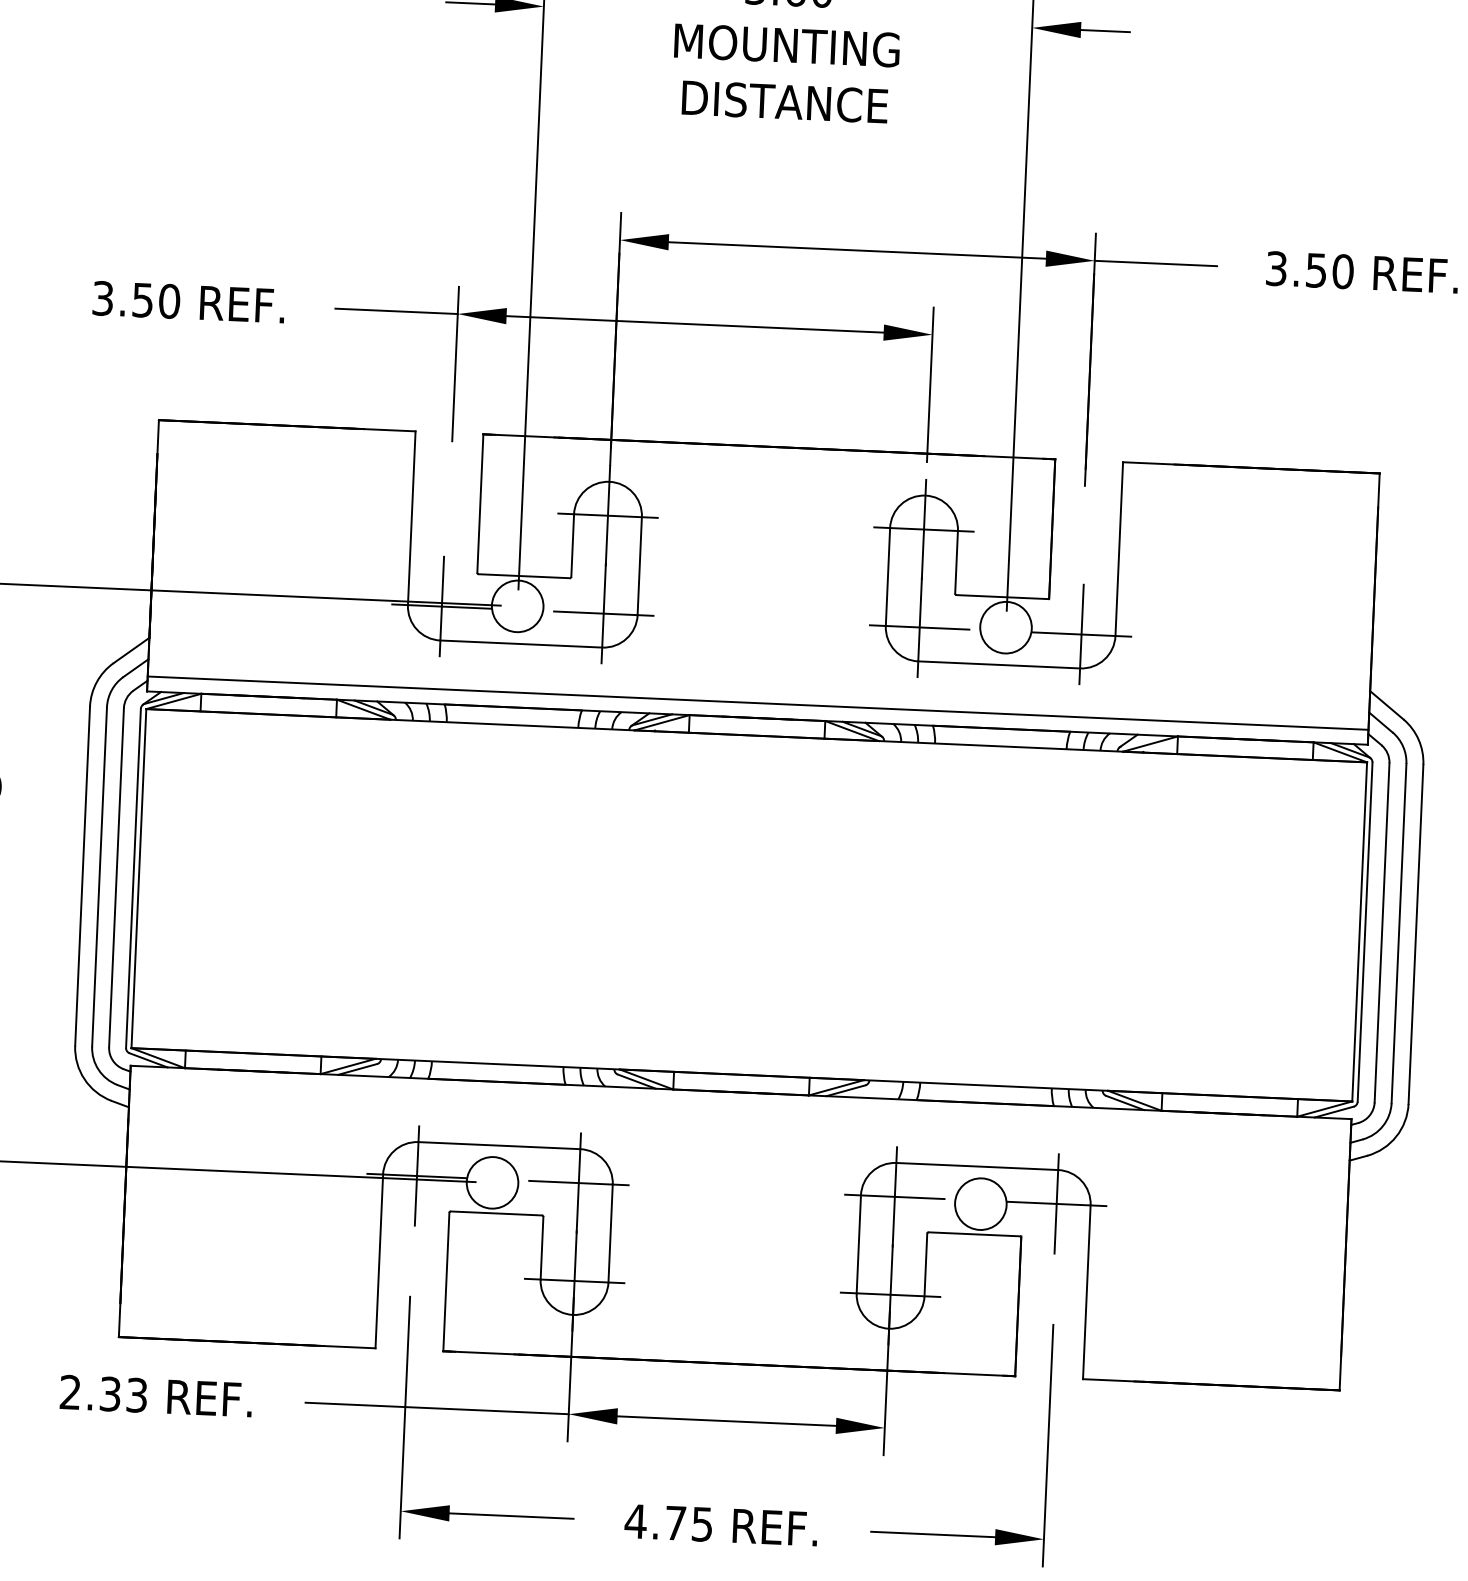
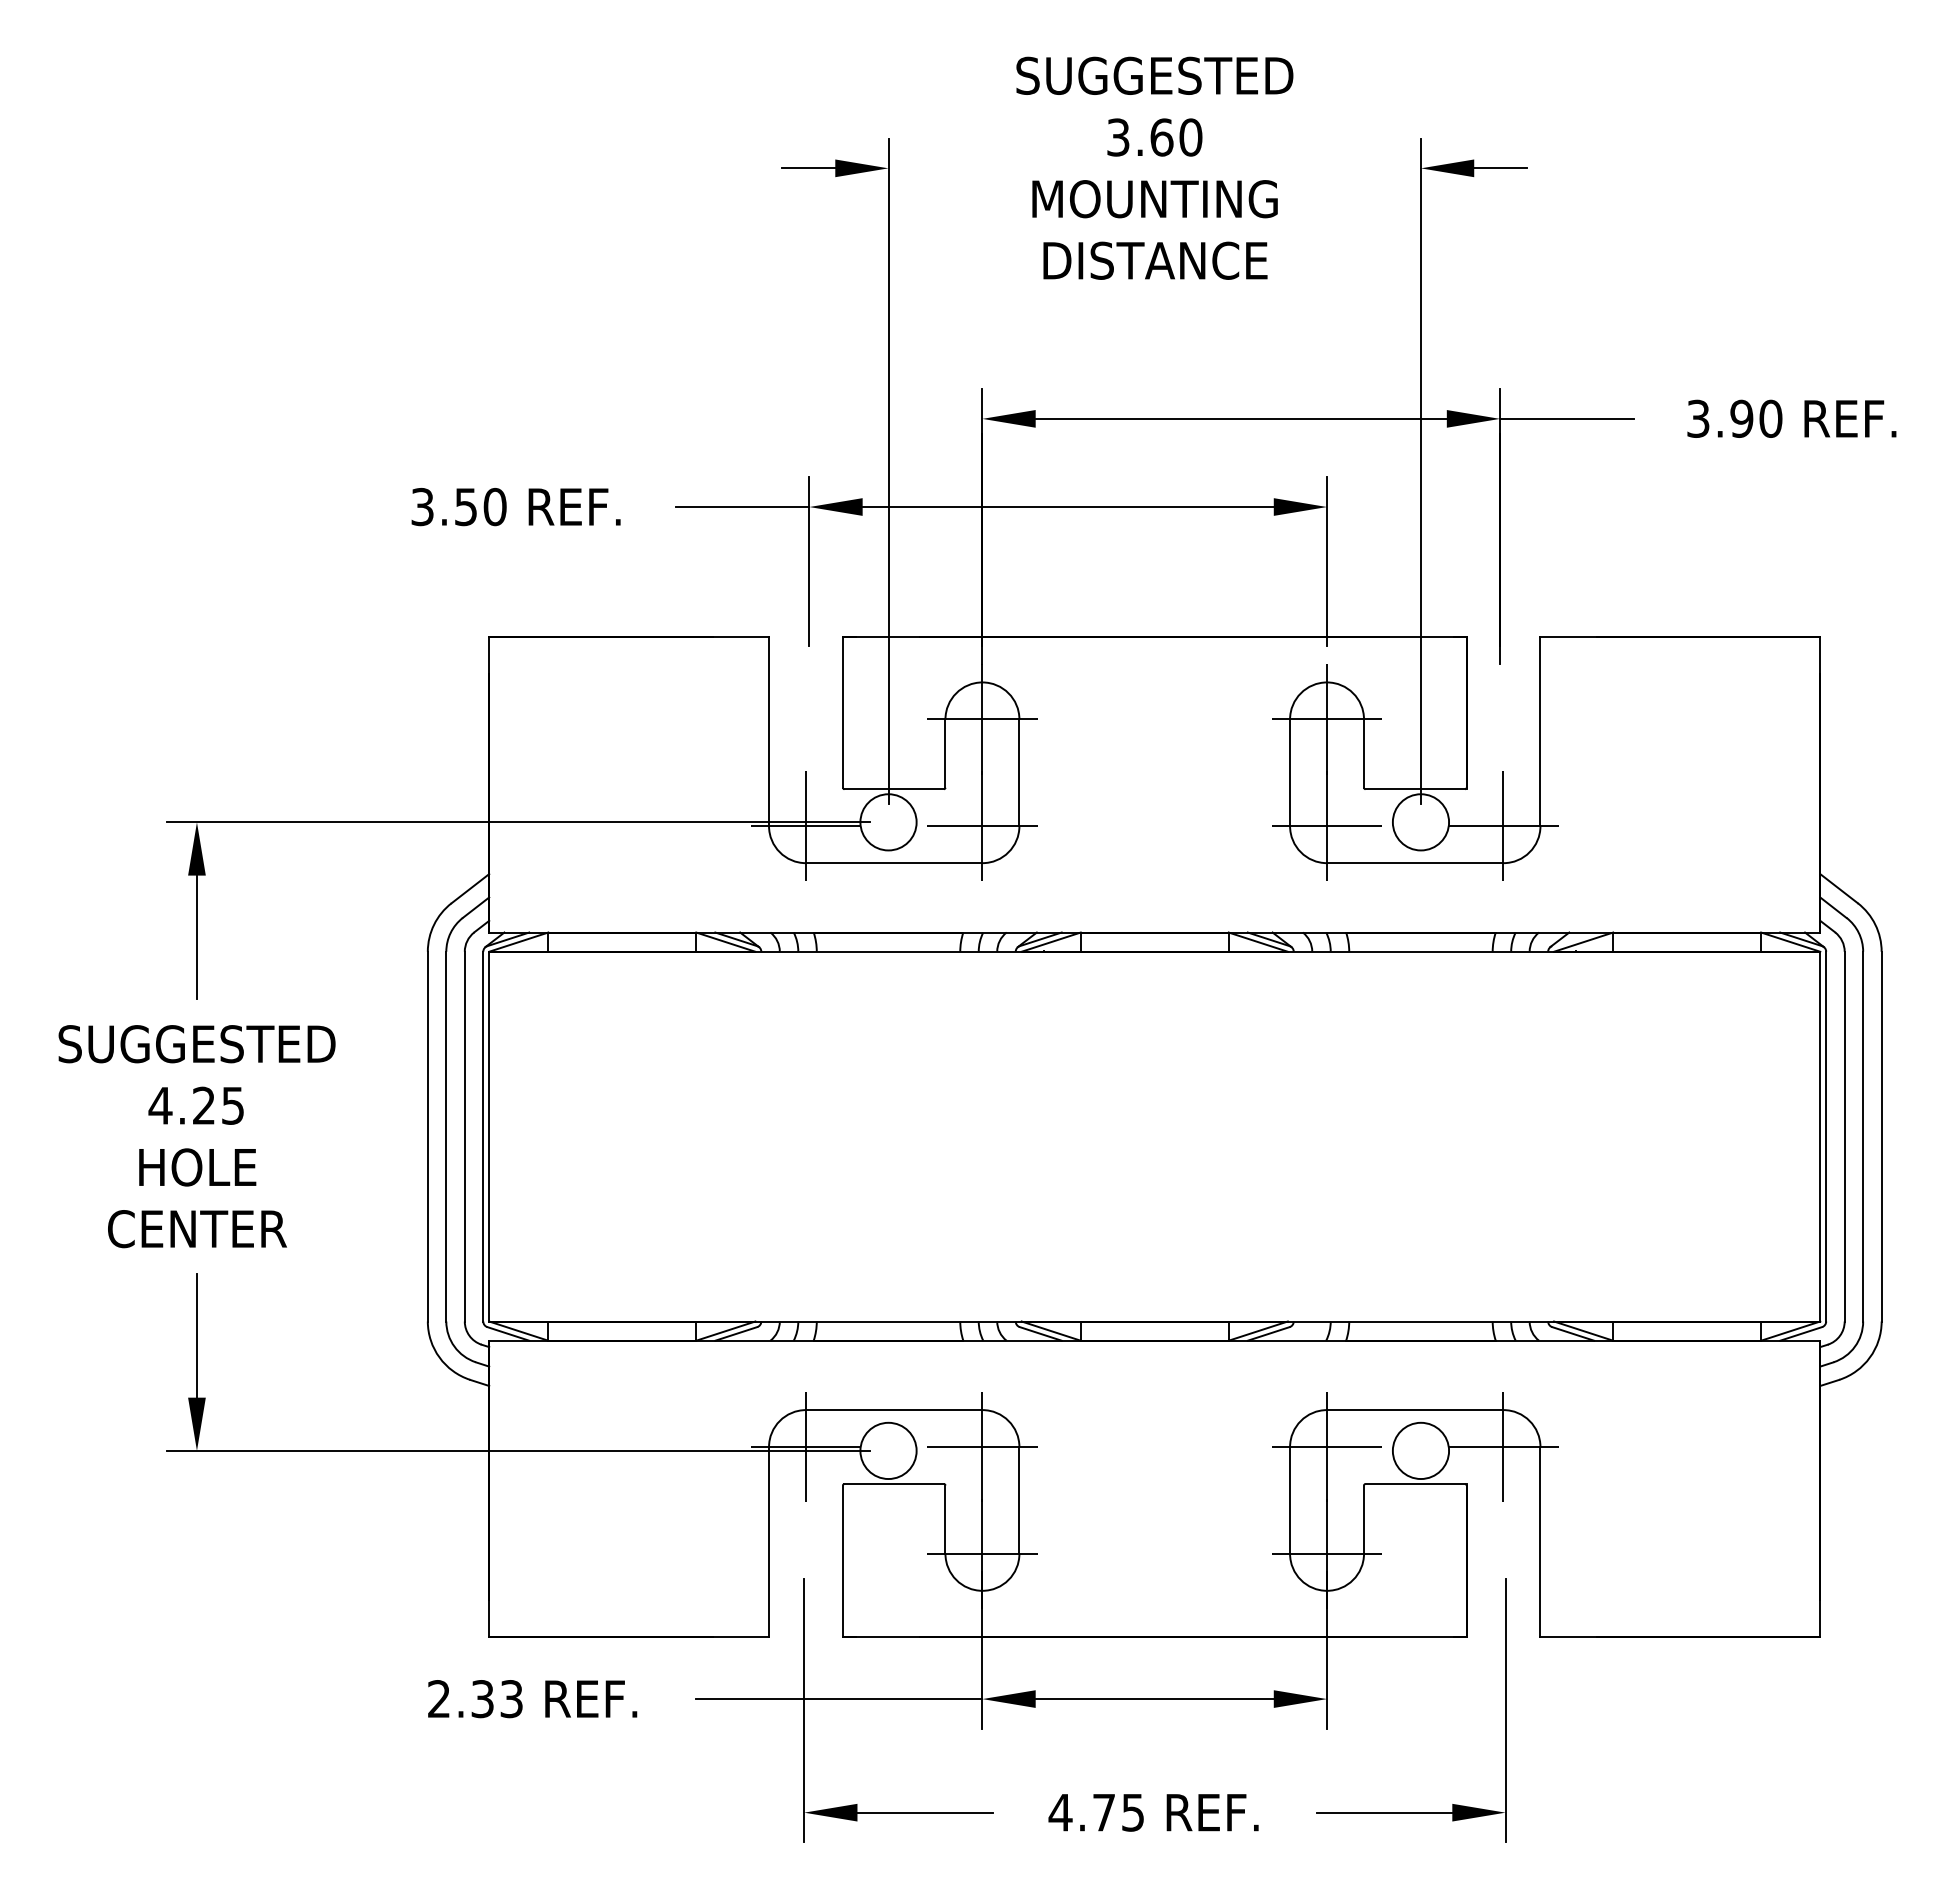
text: (1316, 270) -> (1741, 418), 3.50 -> 3.90
line: (757, 703) -> (1154, 916), removed

